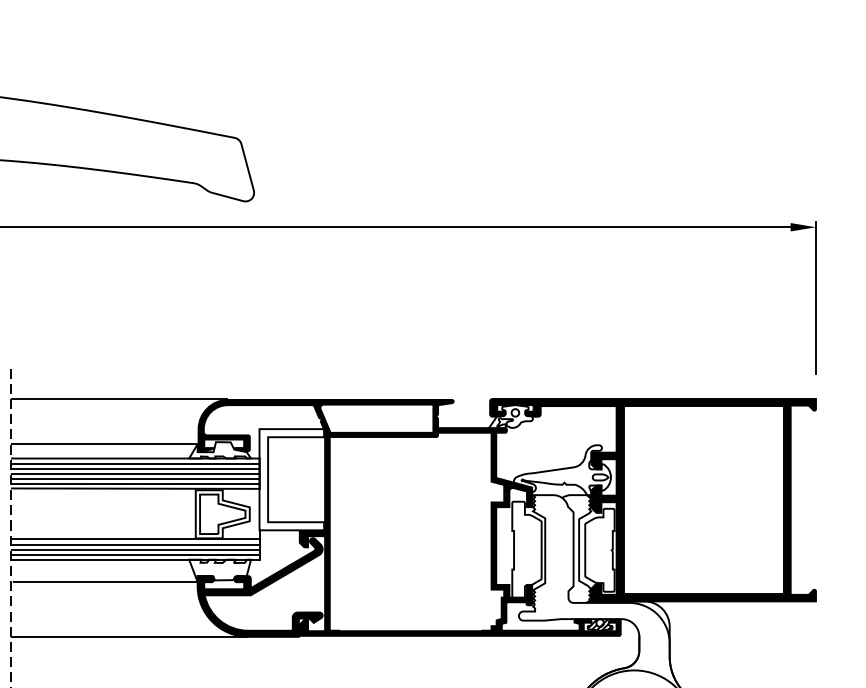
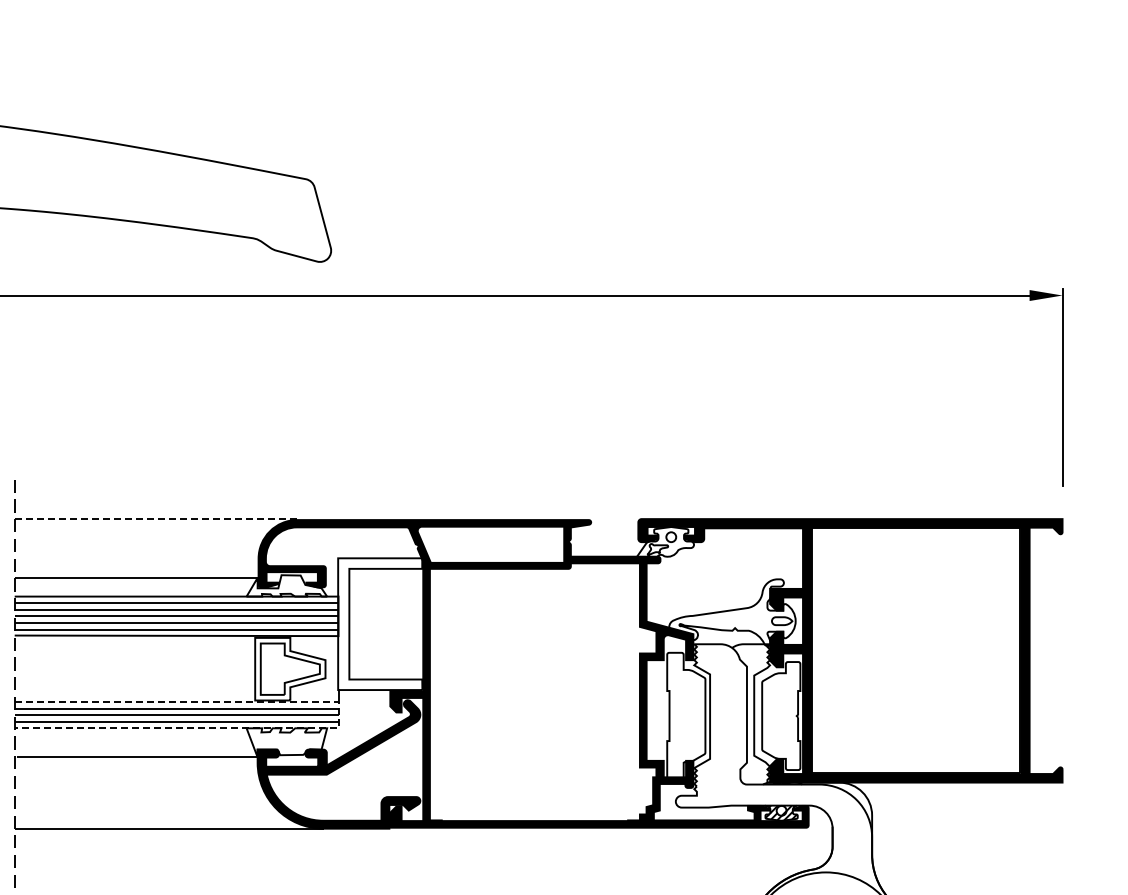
line: (119, 399) -> (155, 519), solid -> dashed
line: (259, 549) -> (338, 715), solid -> dashed

